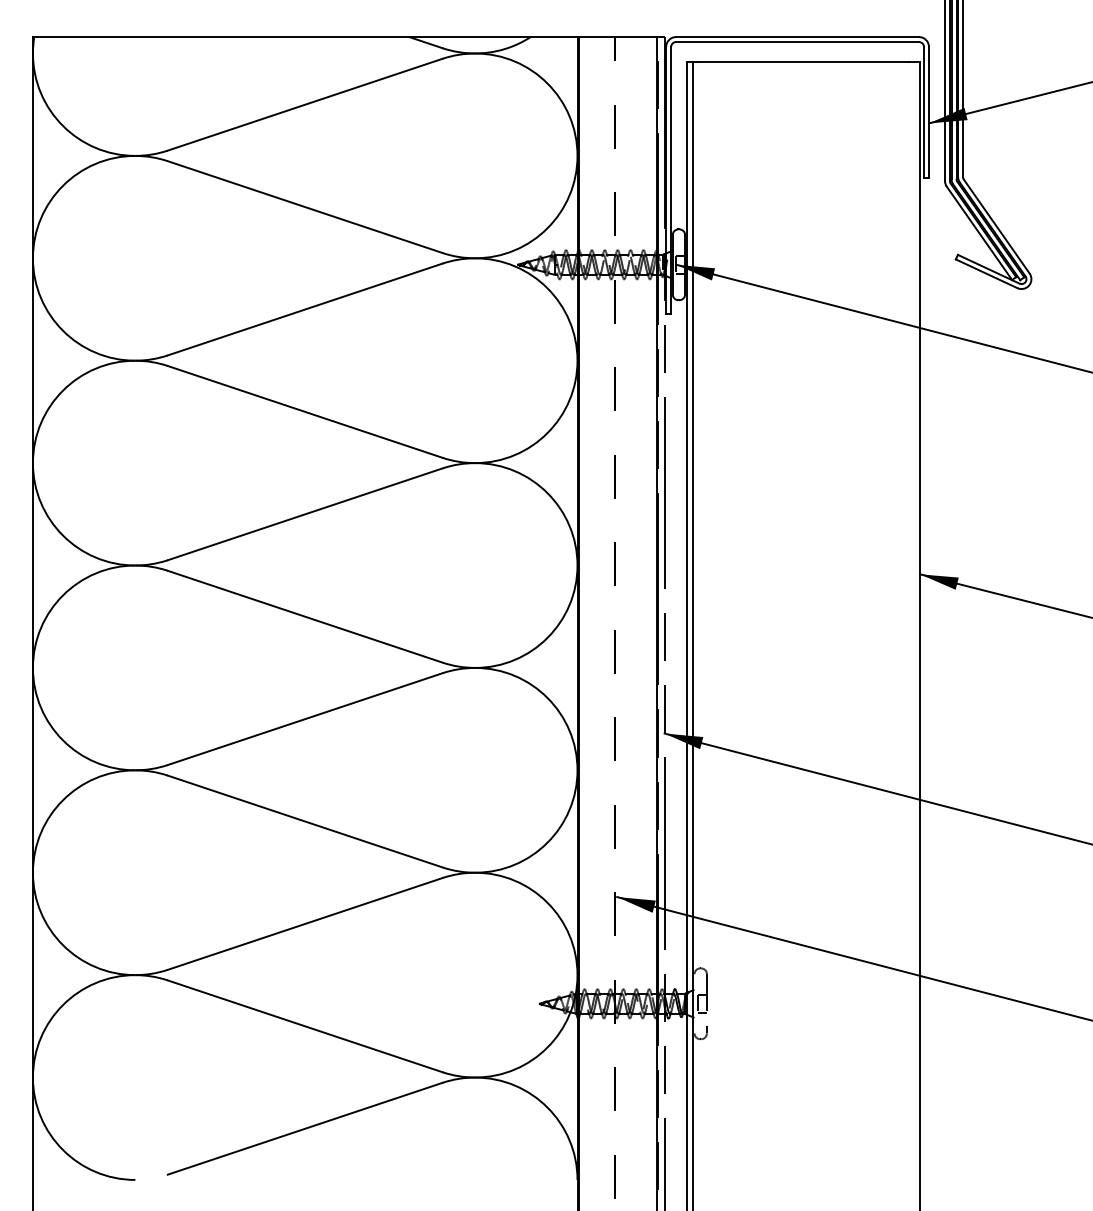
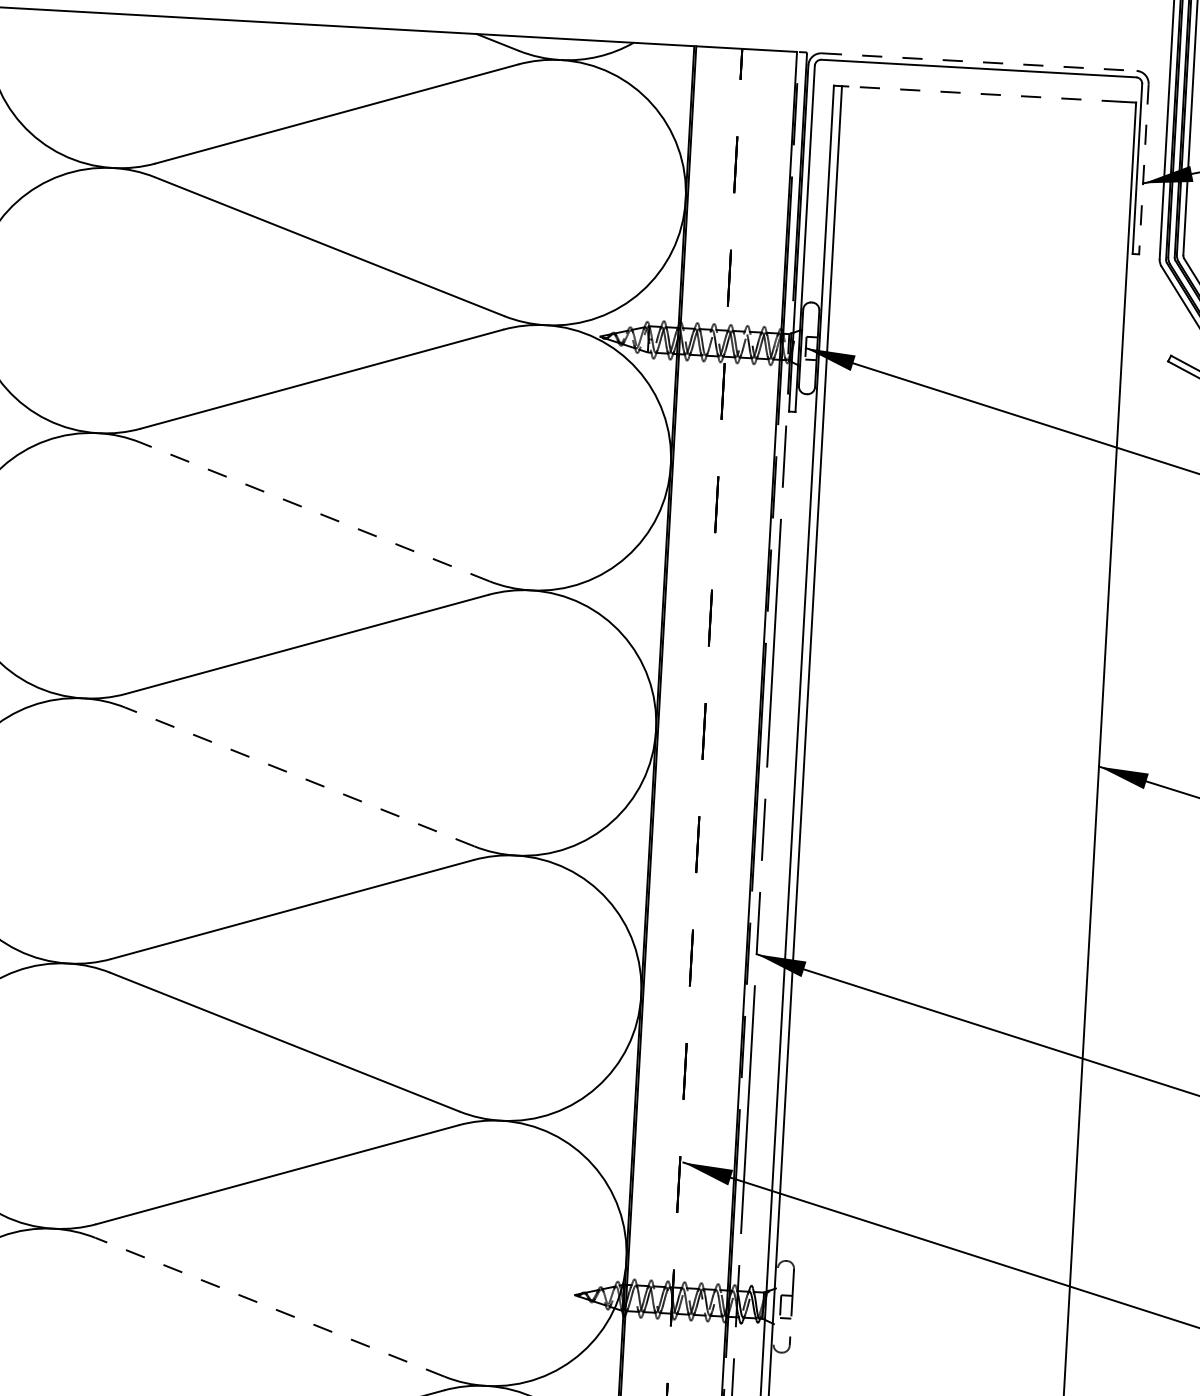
line: (797, 37) -> (979, 62), solid -> dashed
line: (803, 61) -> (985, 94), solid -> dashed
line: (928, 112) -> (1143, 169), solid -> dashed
line: (305, 411) -> (314, 511), solid -> dashed
line: (305, 616) -> (300, 776), solid -> dashed
line: (305, 1026) -> (270, 1307), solid -> dashed

